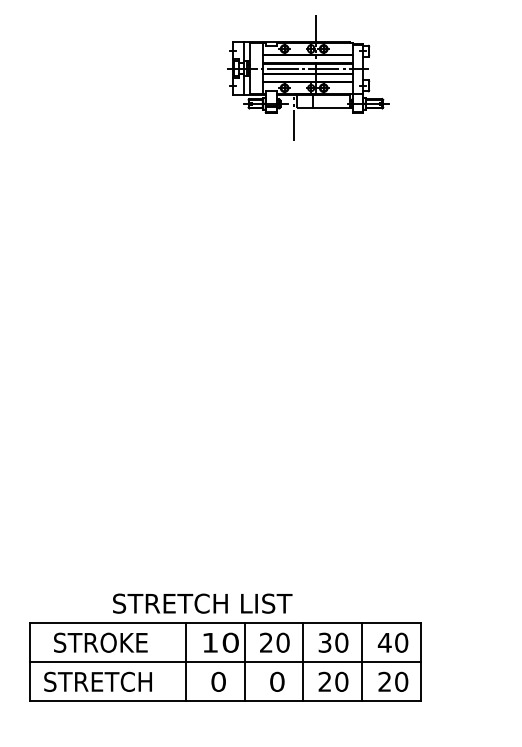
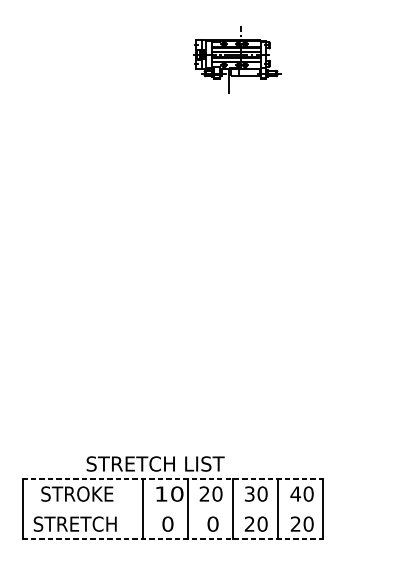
part: (308, 77) -> (237, 59), size x0.7
line: (225, 623) -> (173, 479), solid -> dashed
line: (224, 662) -> (172, 509), removed
line: (225, 701) -> (173, 539), solid -> dashed

